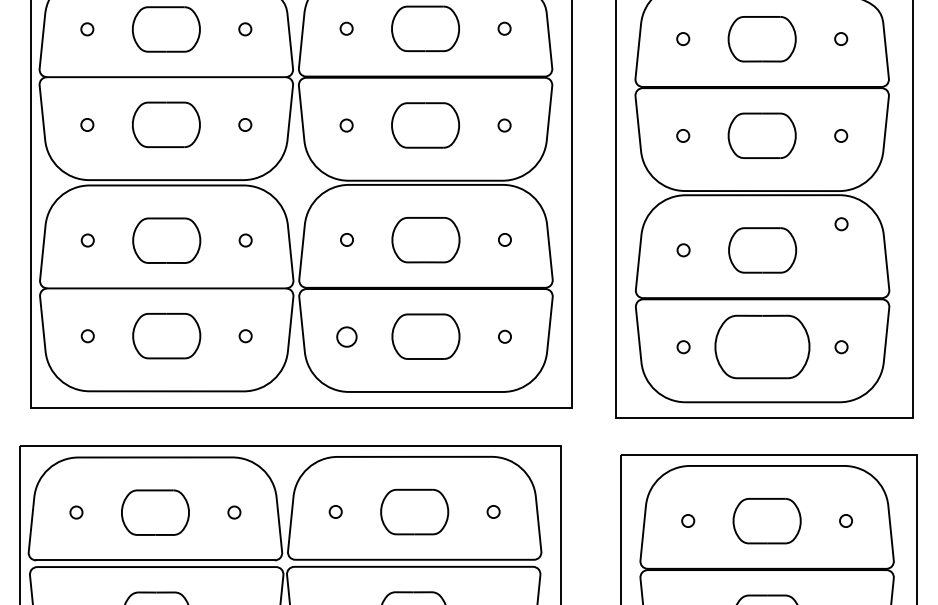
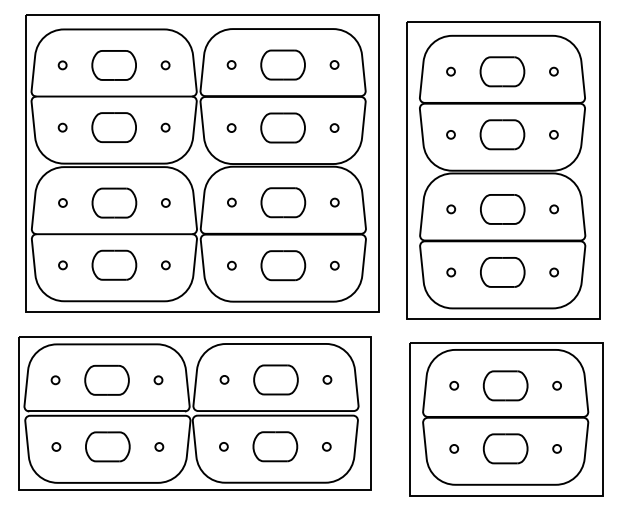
circle: (840, 224) -> (553, 209), moved
circle: (346, 336) -> (231, 265), size x0.62
part: (762, 347) -> (502, 272), size x0.71

